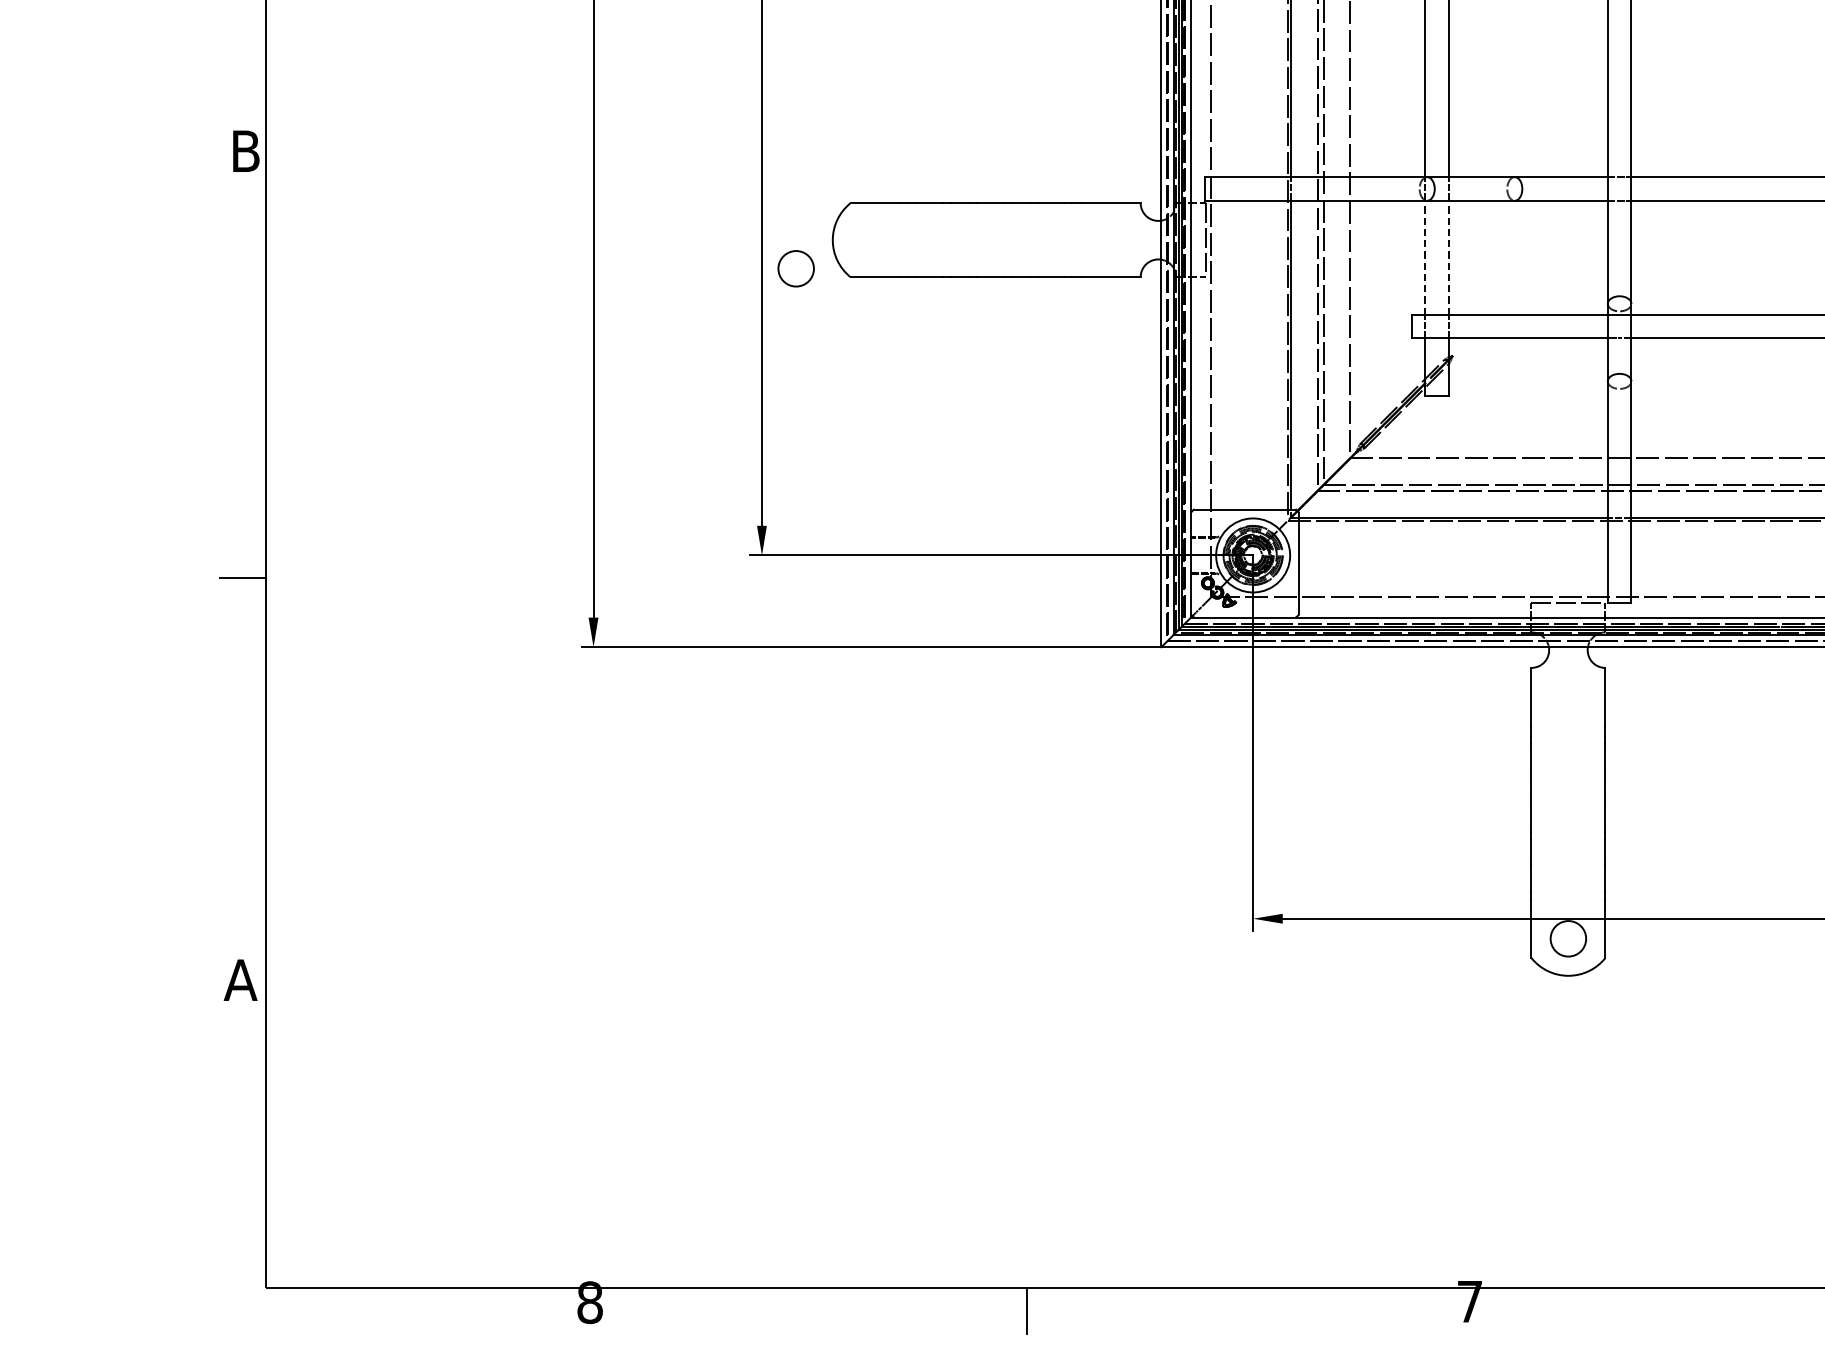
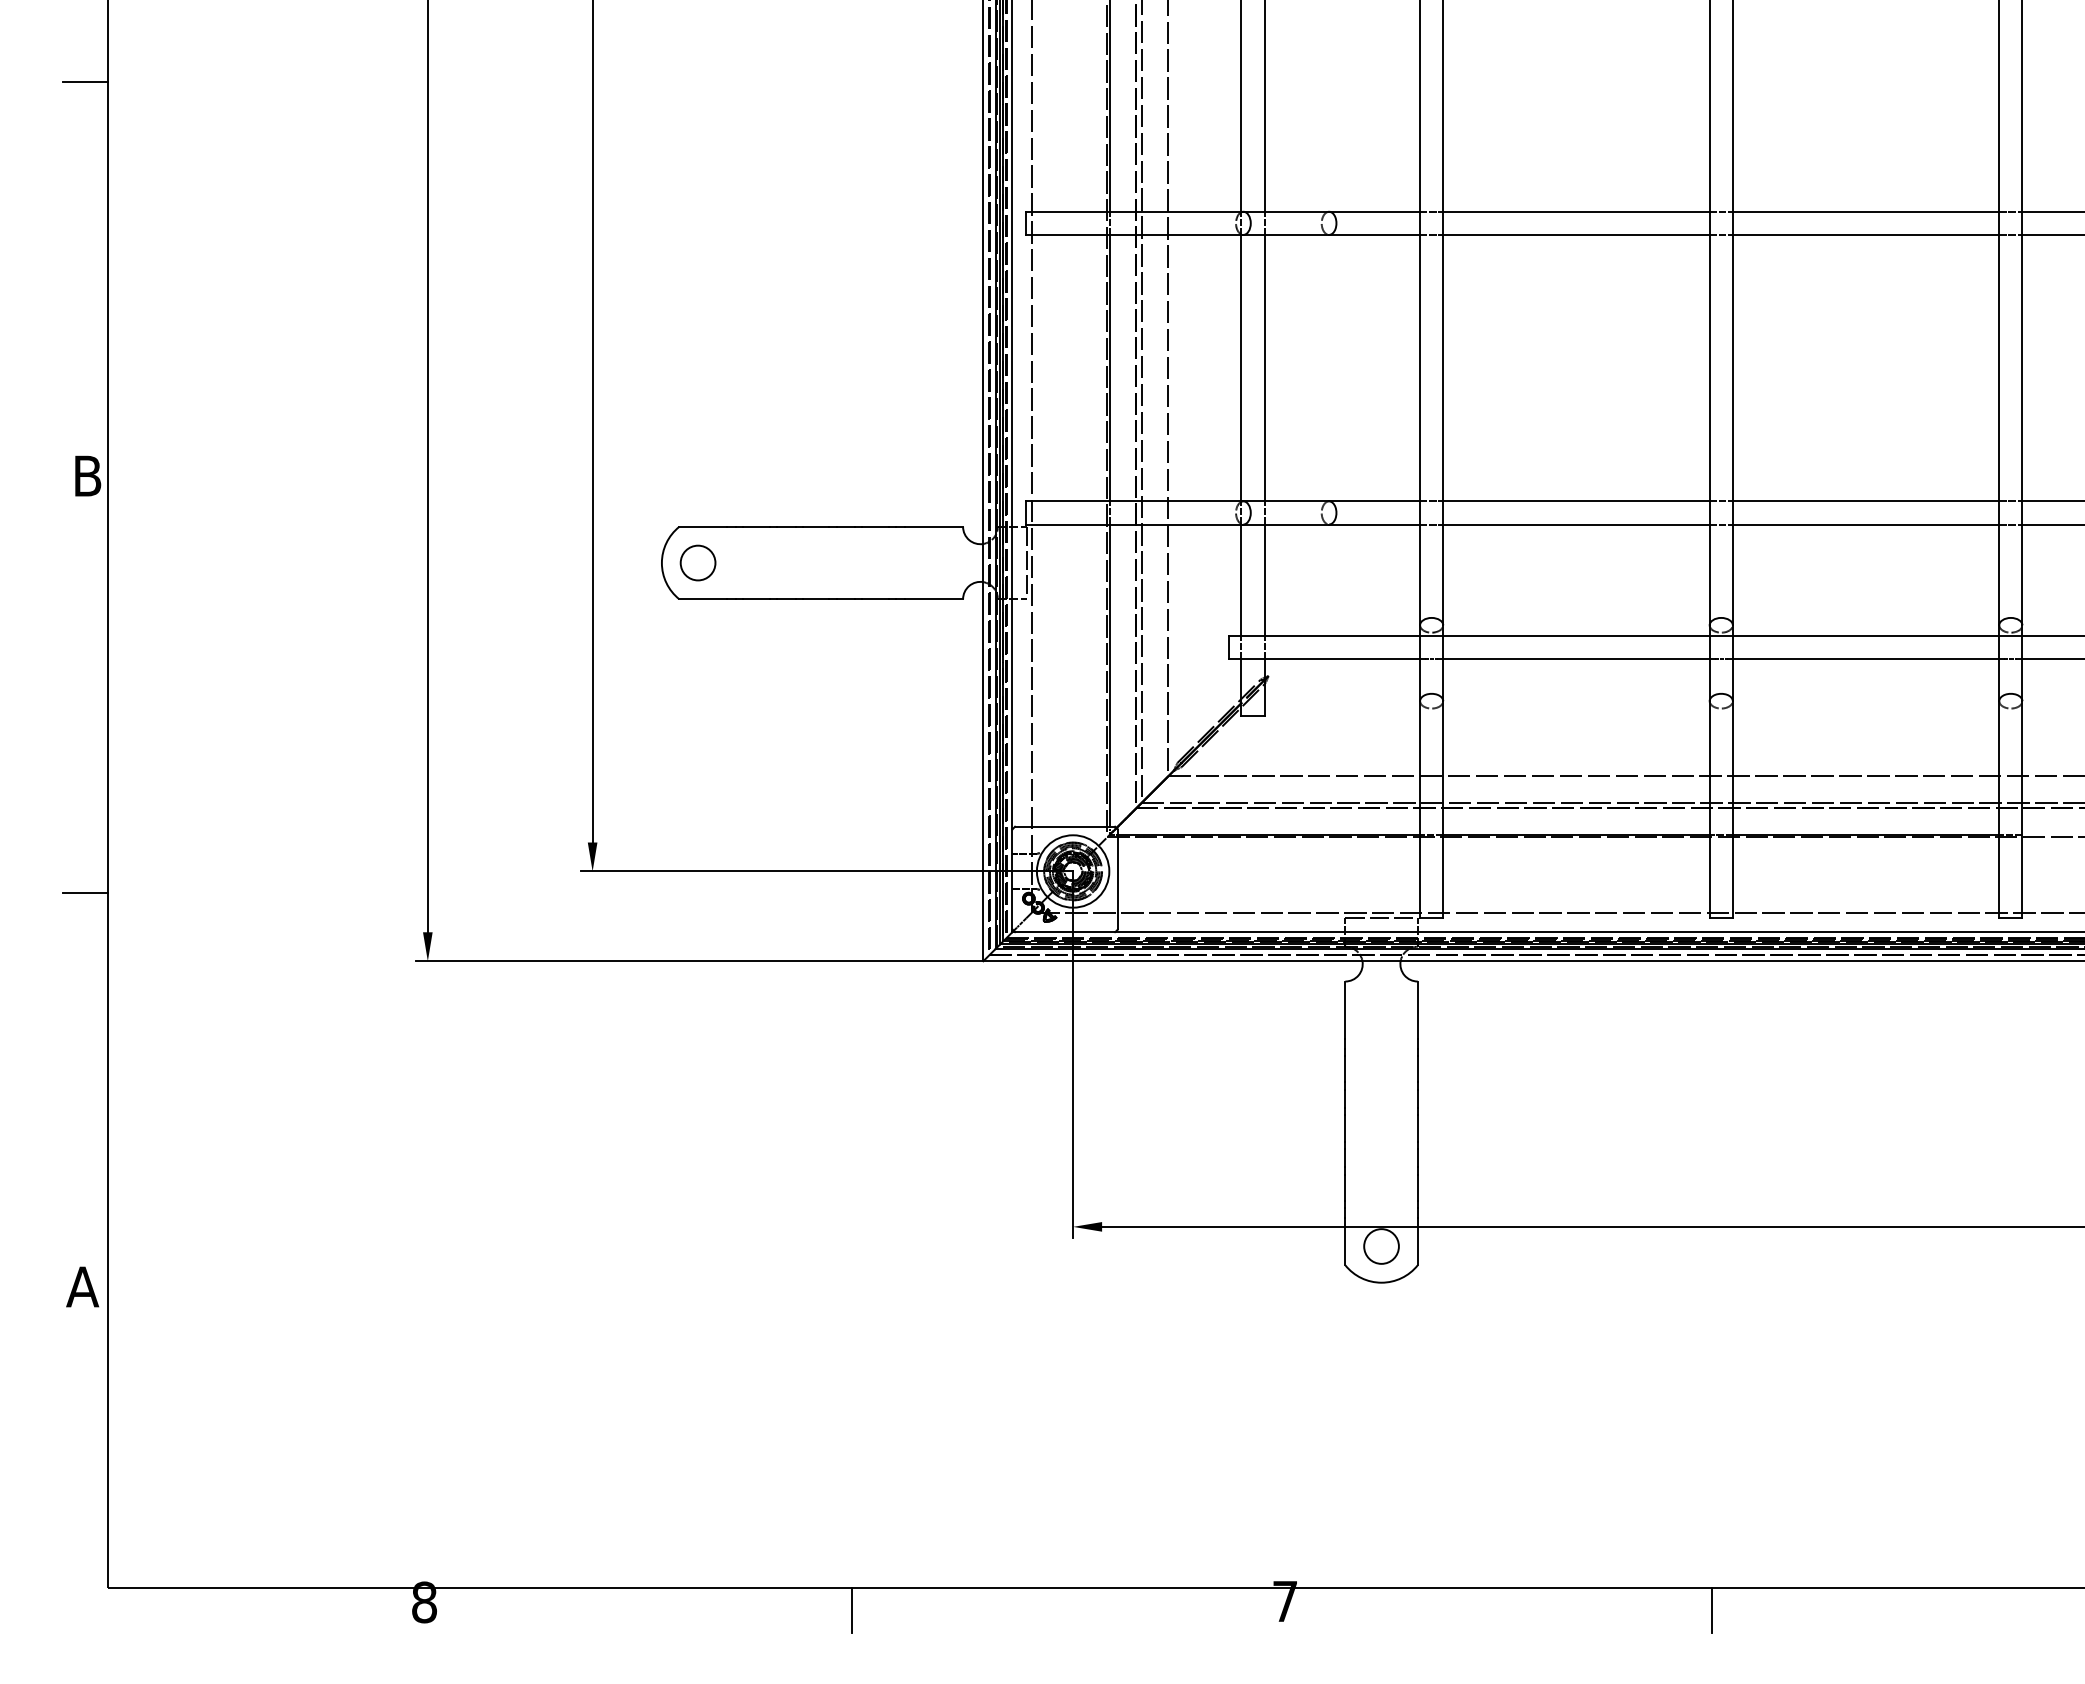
line: (1425, 258) -> (1241, 580), dashed -> solid
line: (1448, 258) -> (1264, 580), dashed -> solid
circle: (795, 268) -> (697, 562), moved

